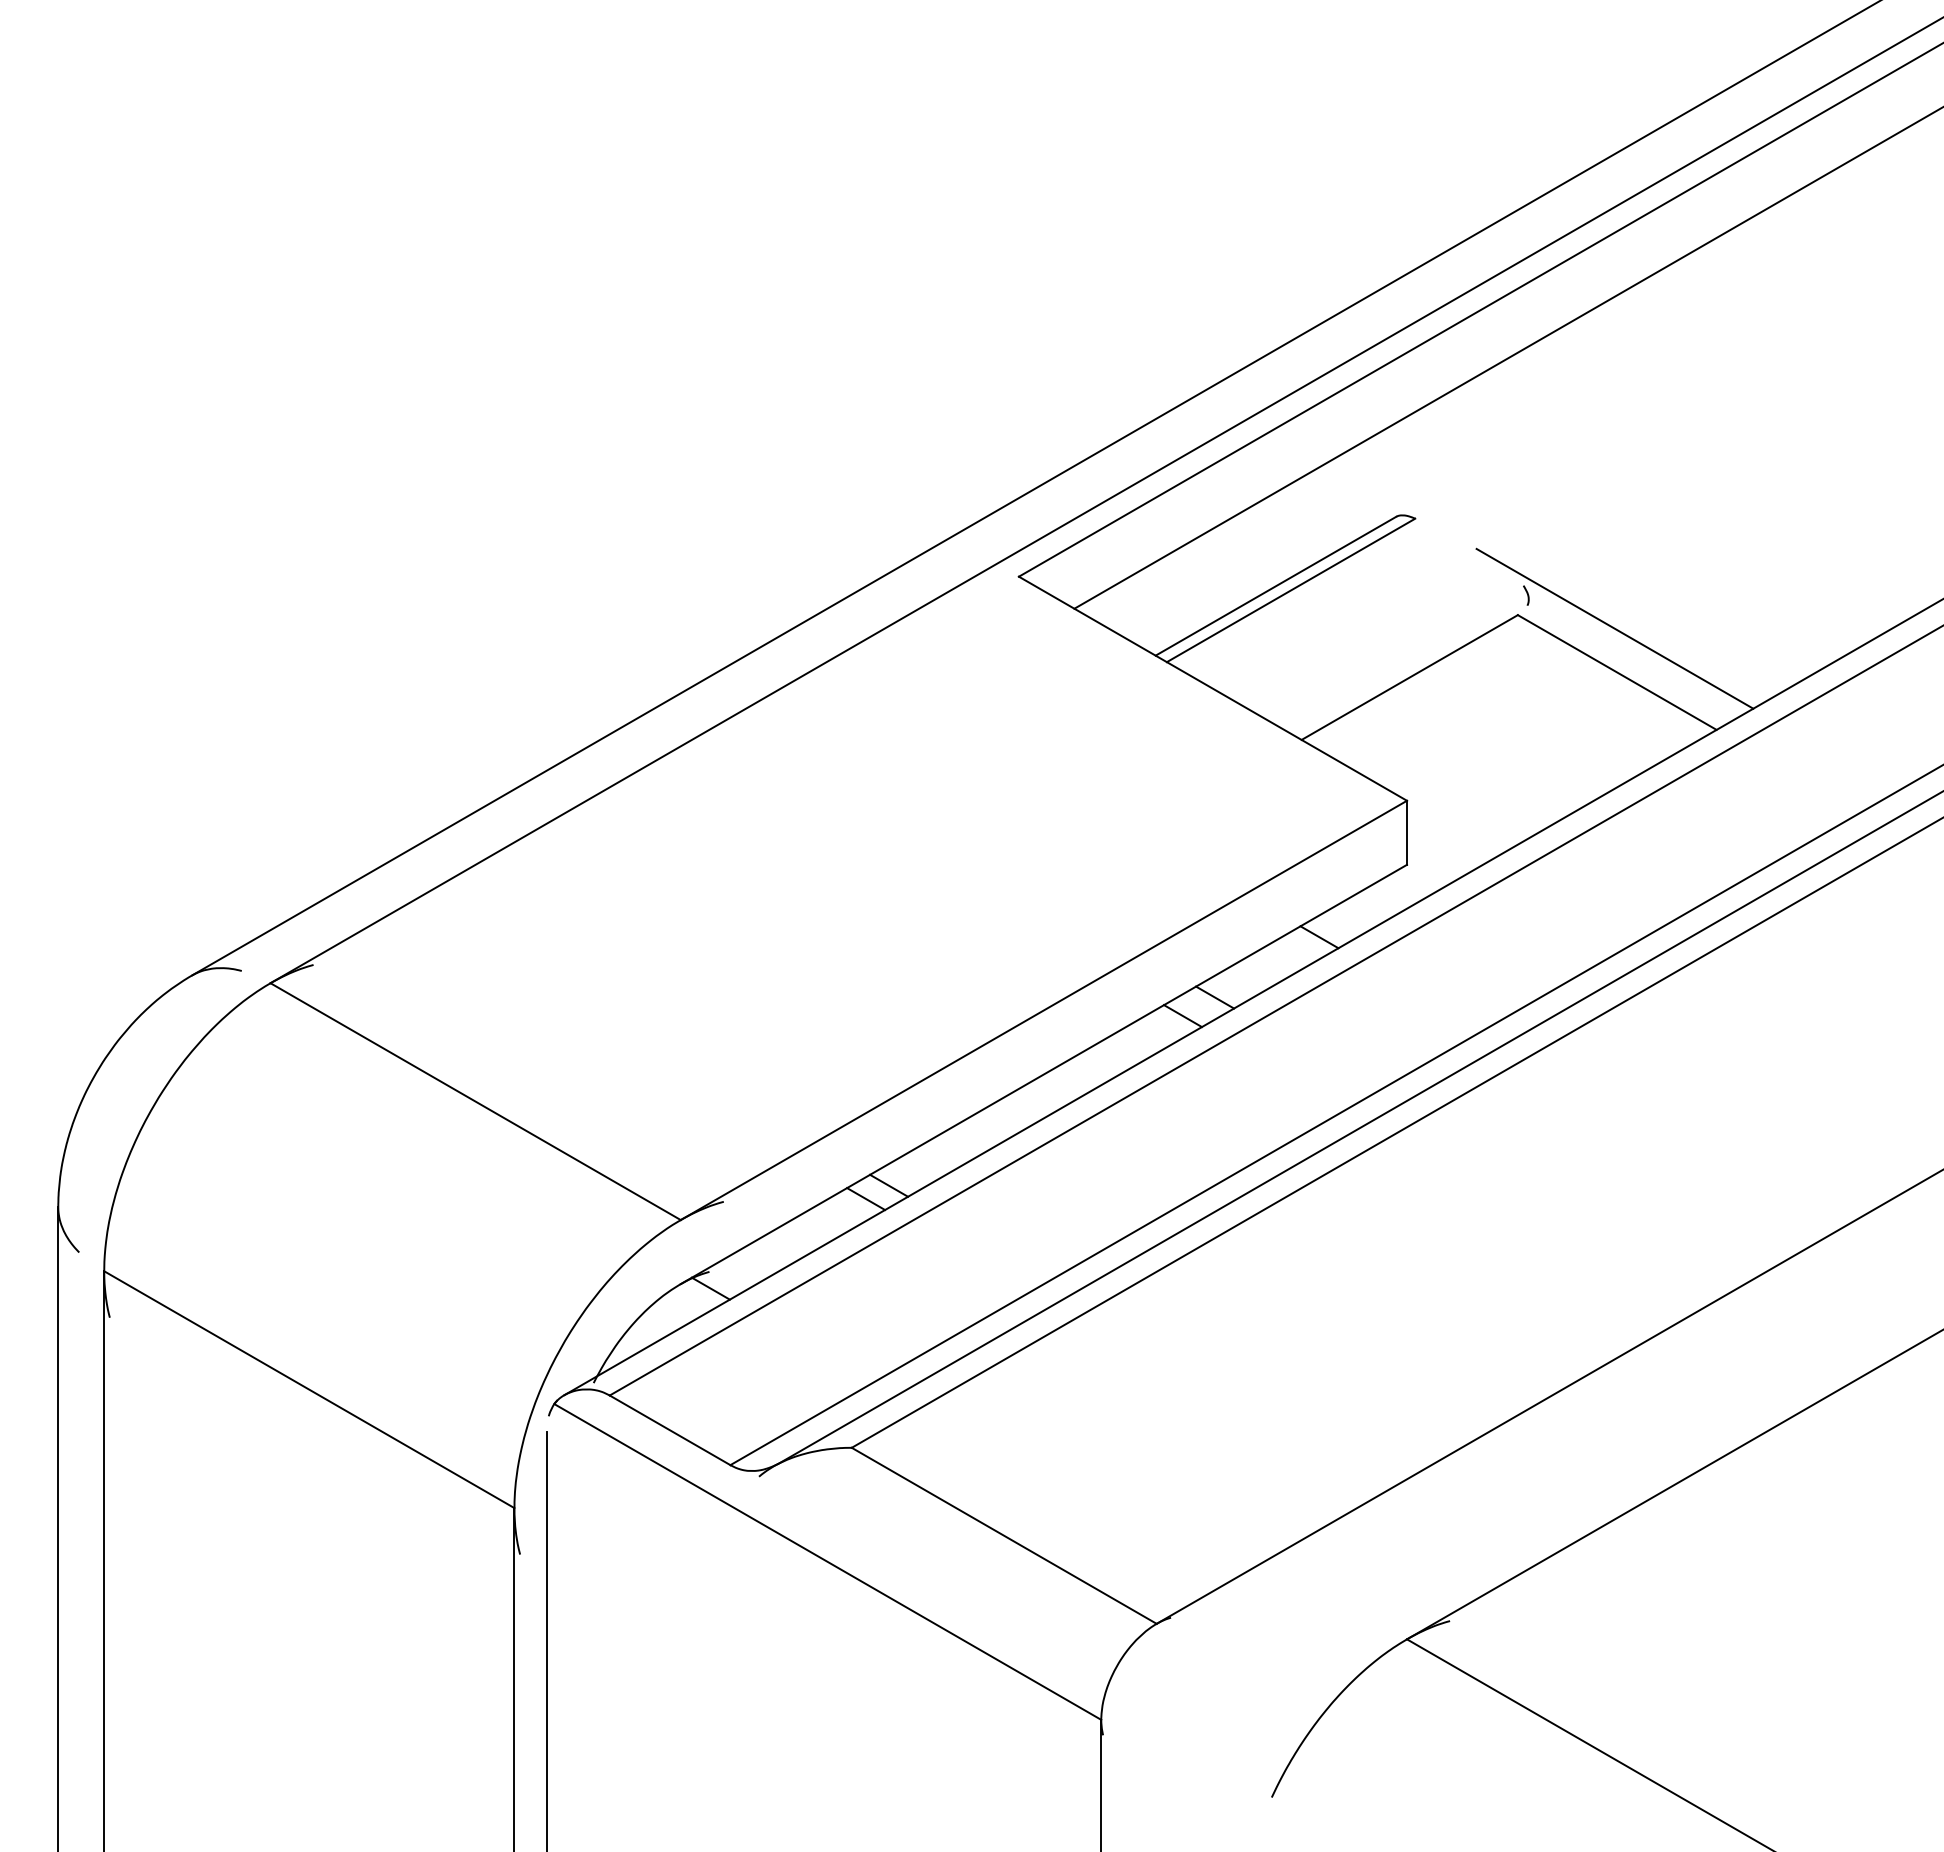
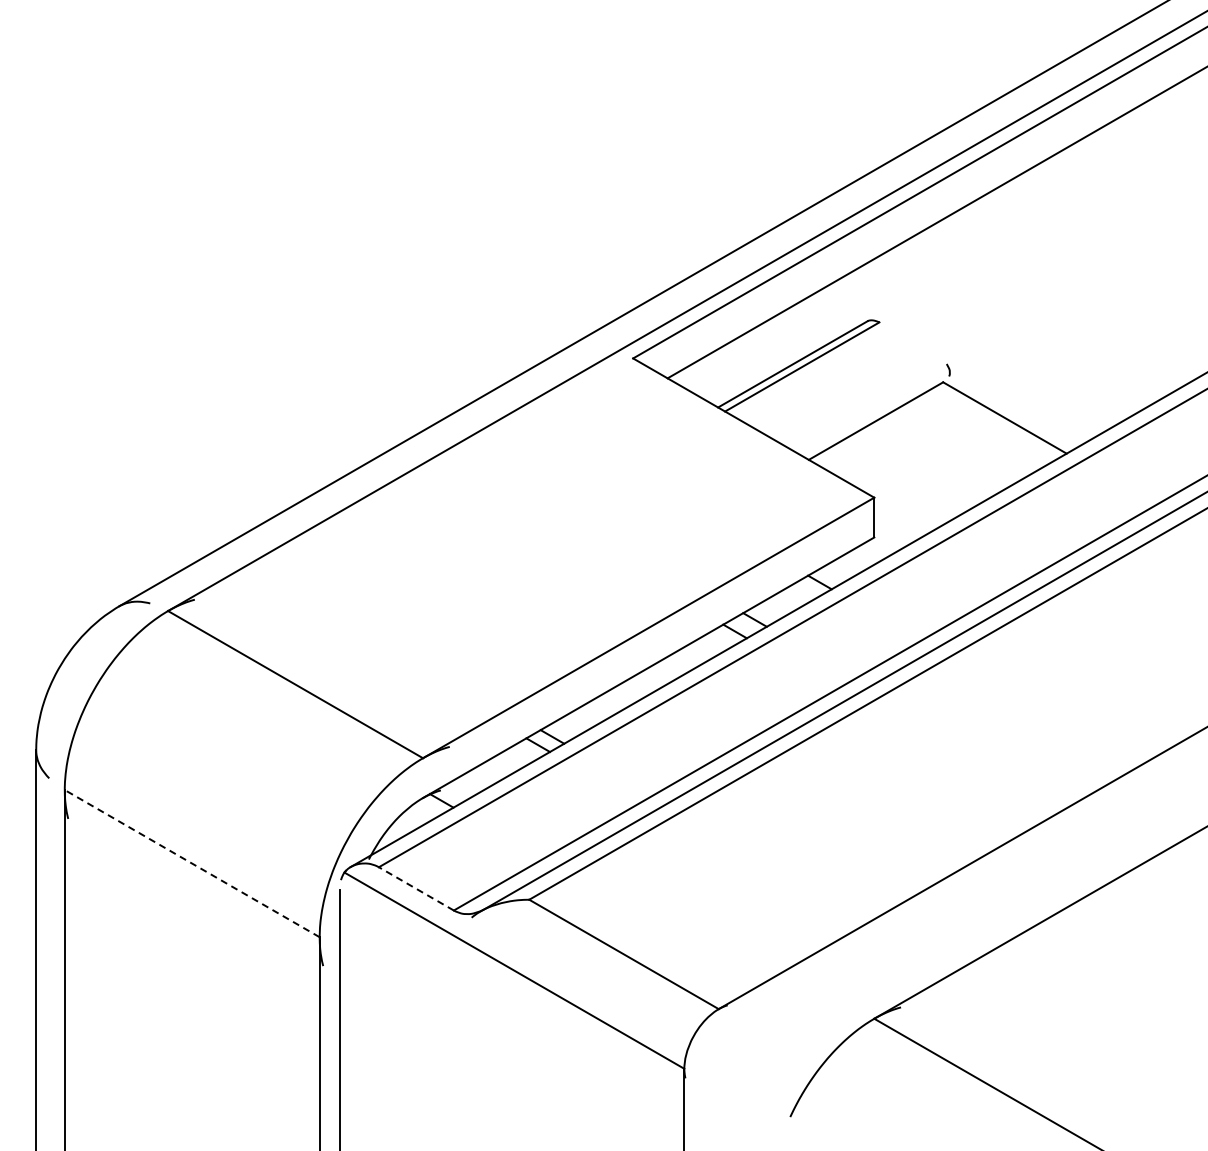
line: (1614, 628) -> (1003, 390), removed
line: (308, 1389) -> (191, 863), solid -> dashed
line: (668, 1429) -> (415, 888), solid -> dashed

